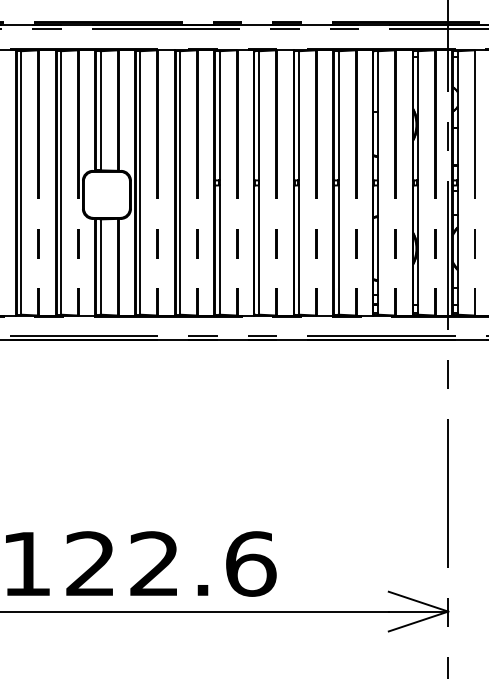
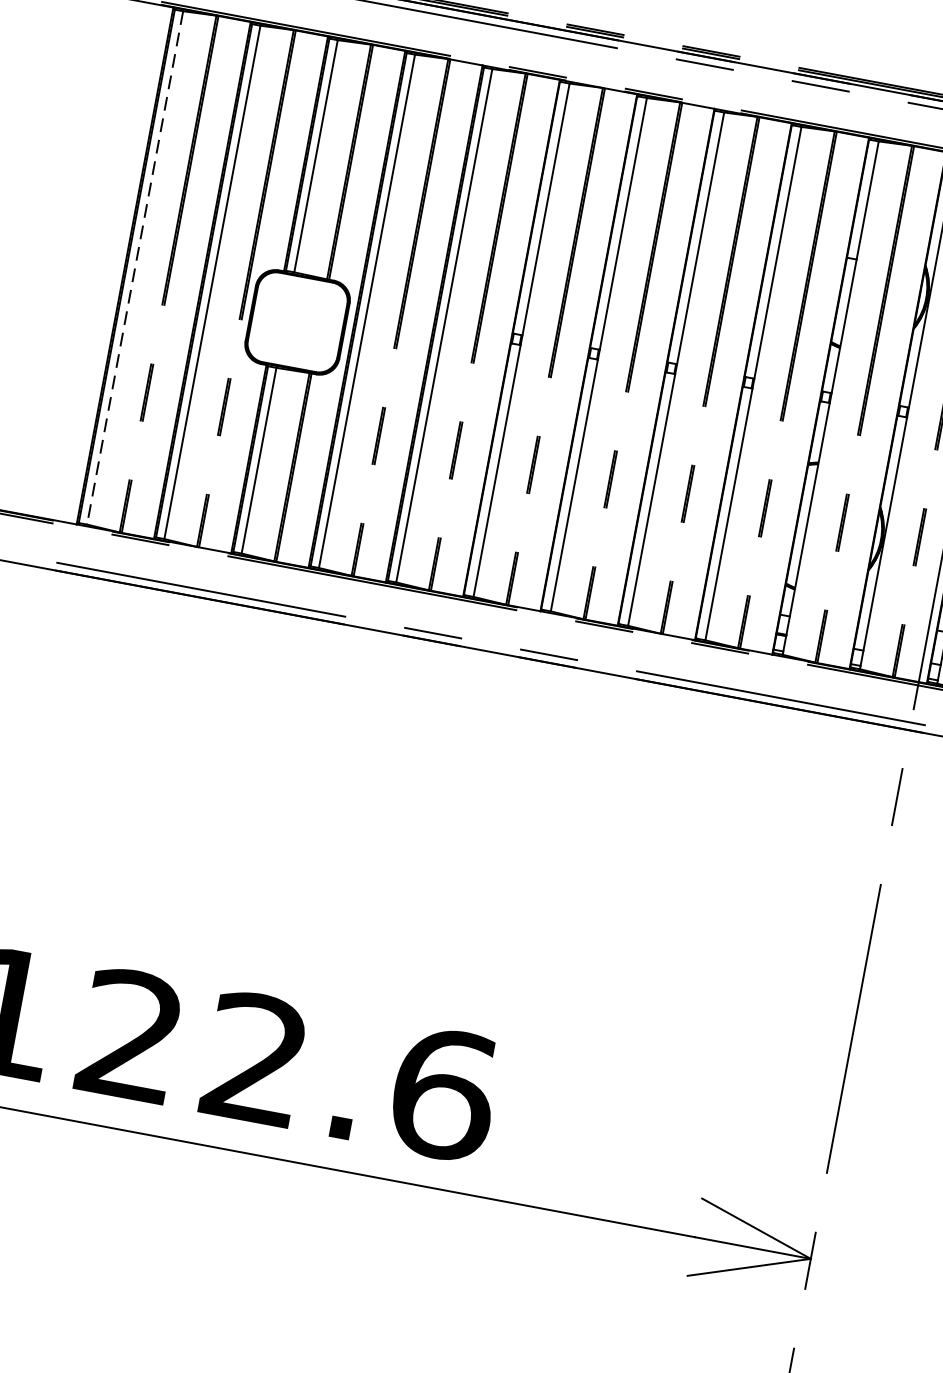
line: (21, 182) -> (135, 267), solid -> dashed

